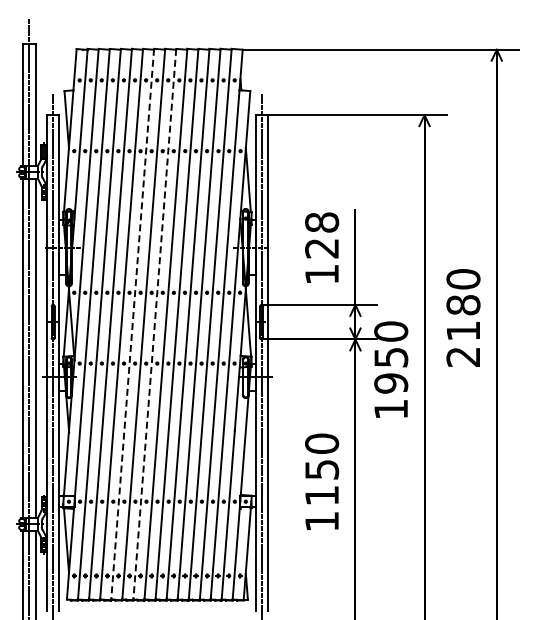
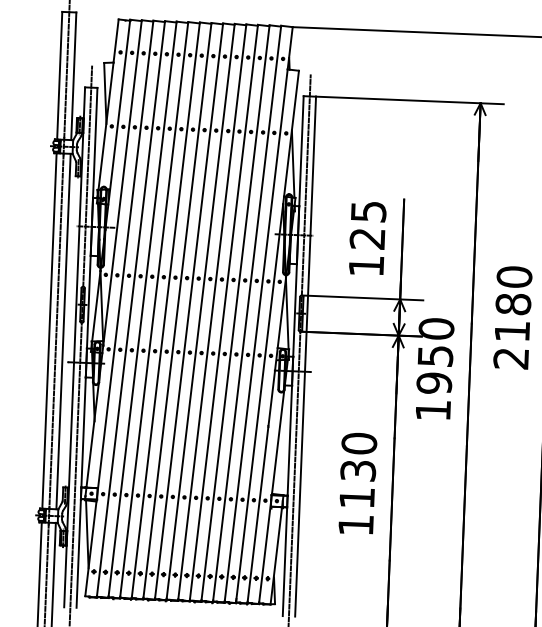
text: (322, 222) -> (369, 211), 128 -> 125
line: (132, 324) -> (165, 310), dashed -> solid
line: (154, 324) -> (188, 311), dashed -> solid
text: (321, 469) -> (357, 470), 1150 -> 1130

